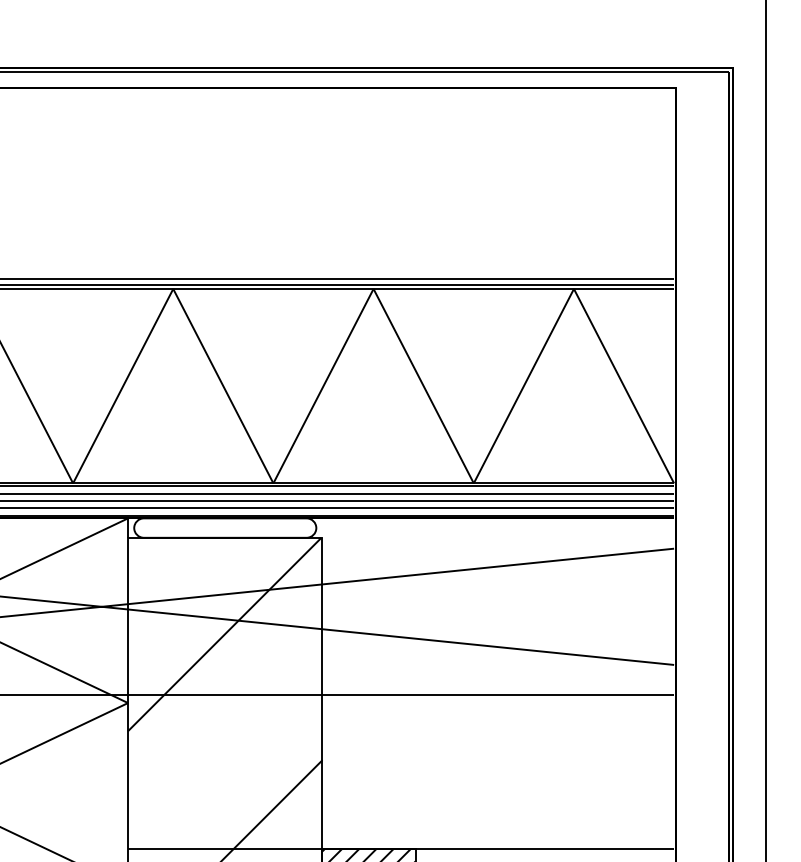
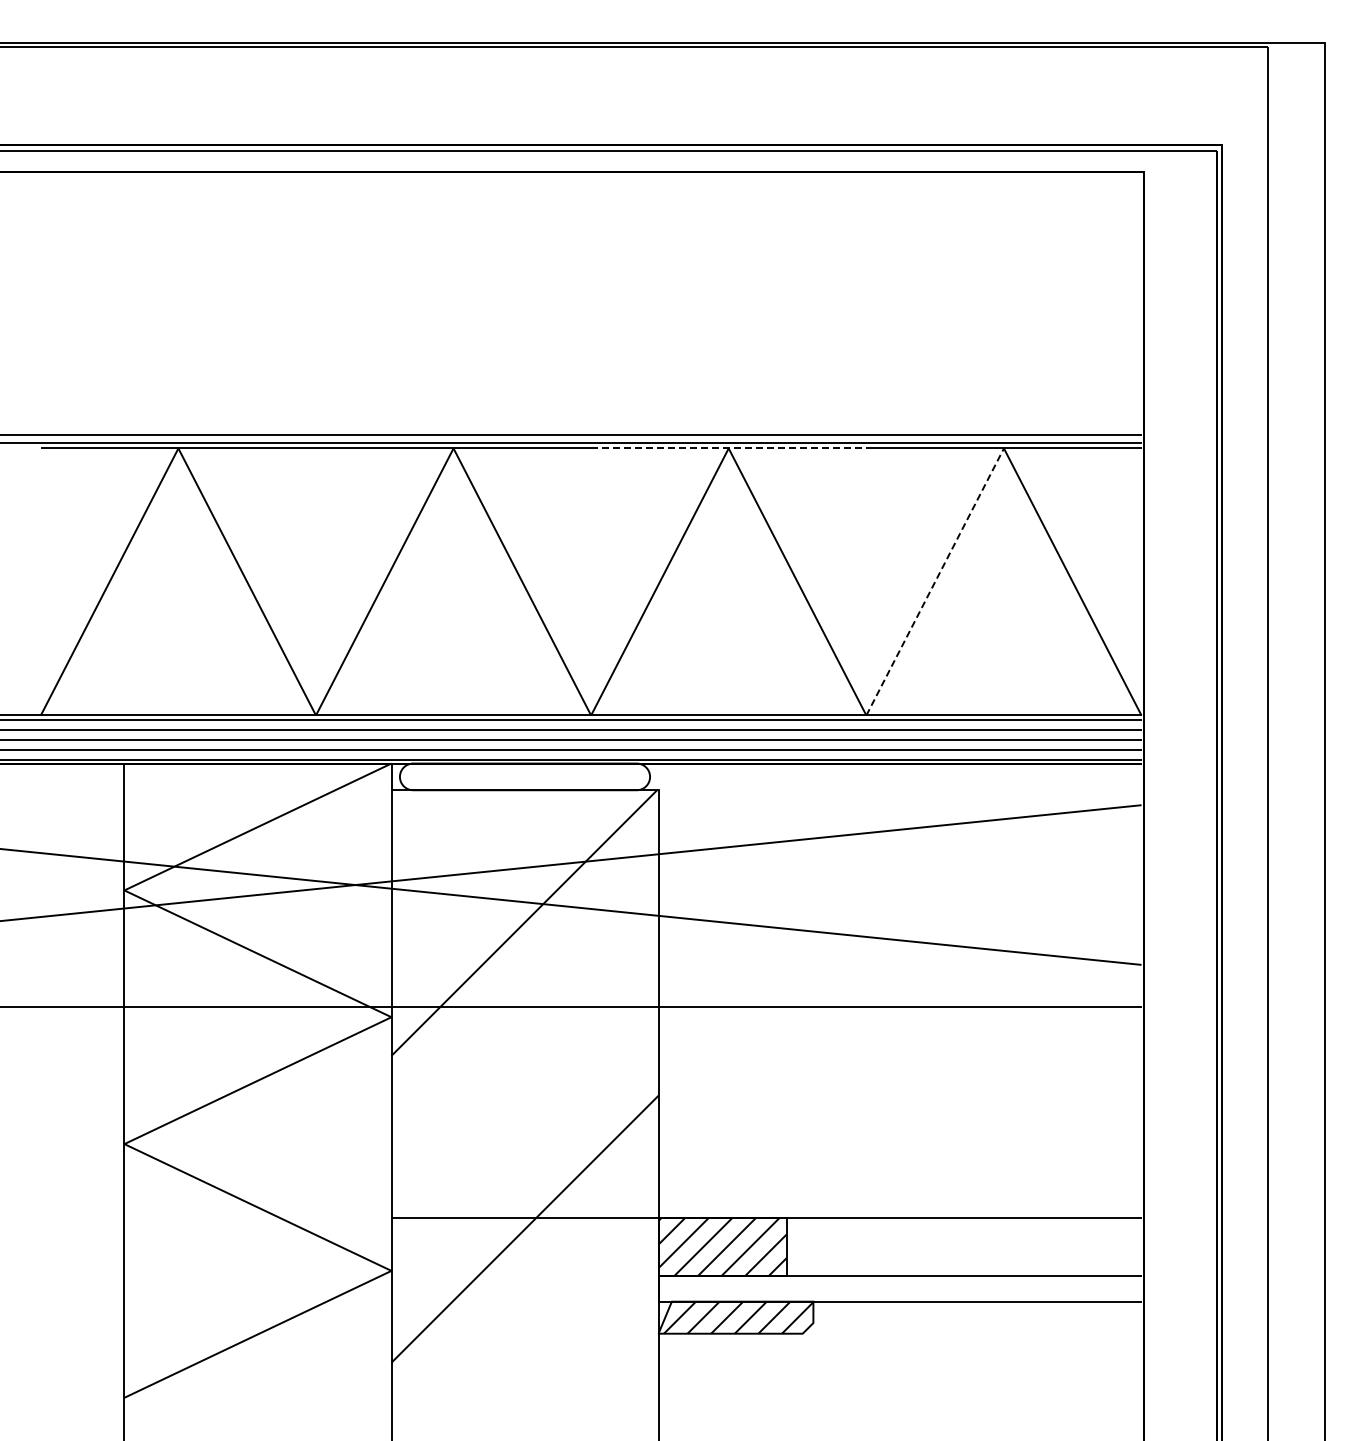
line: (373, 289) -> (728, 448), solid -> dashed
line: (524, 385) -> (935, 581), solid -> dashed

